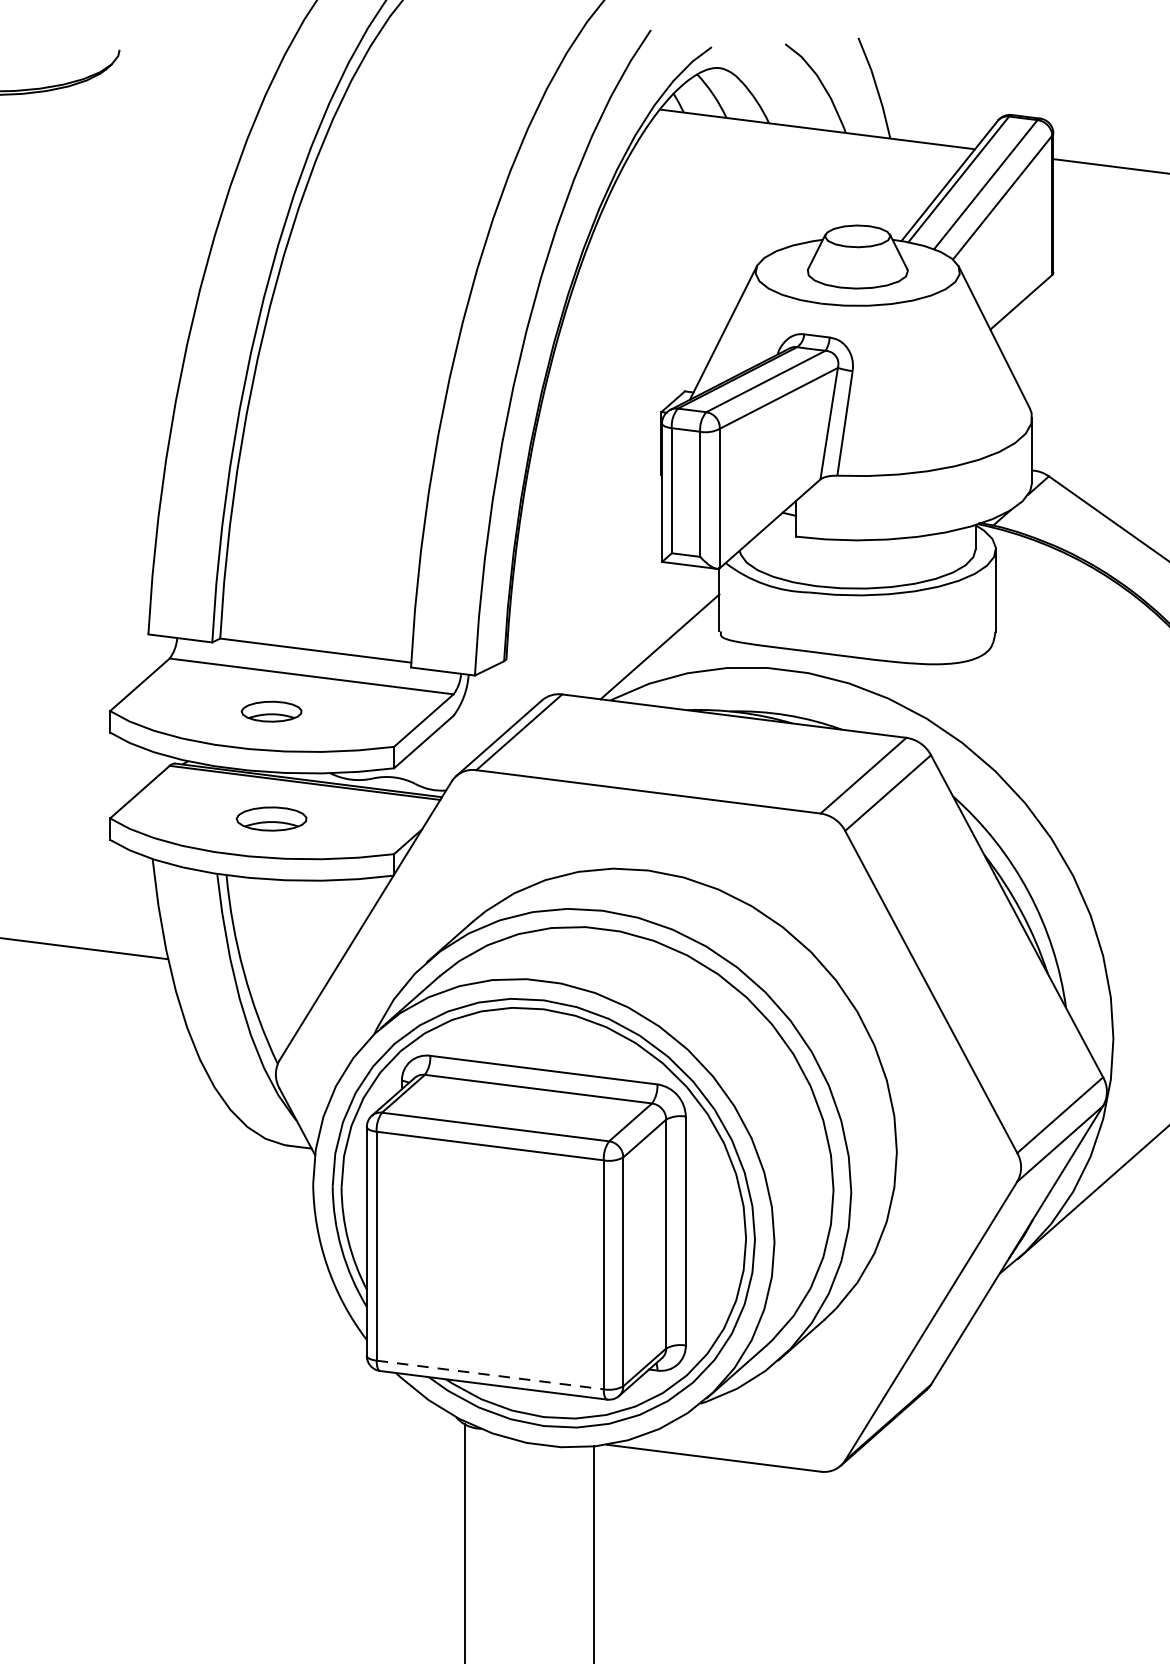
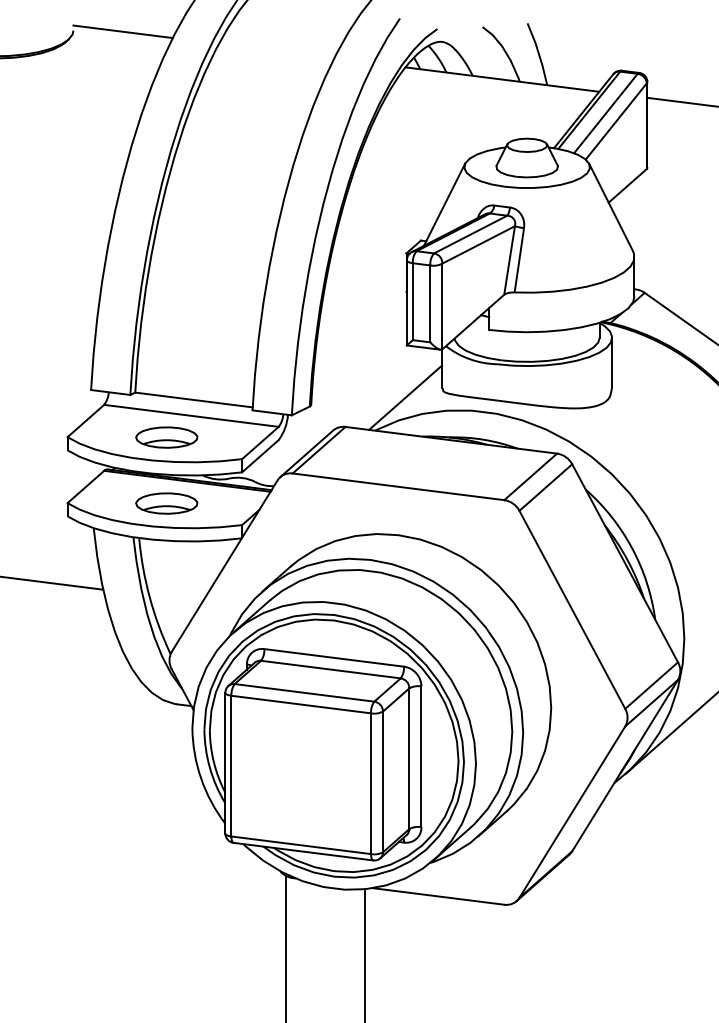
line: (199, 51) -> (122, 31), added
part: (271, 711) -> (166, 437), size x1.67
part: (271, 818) -> (166, 503), size x1.43
line: (490, 1375) -> (301, 845), dashed -> solid

